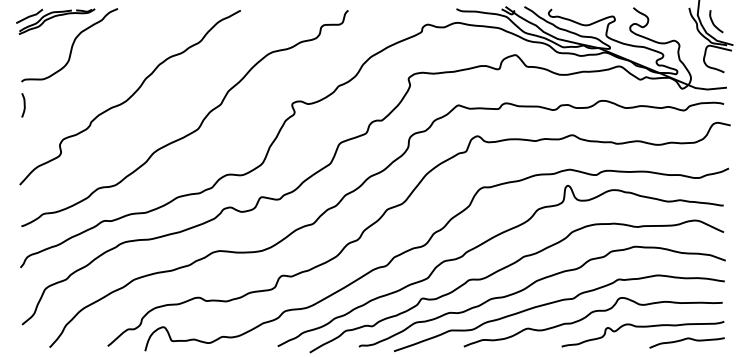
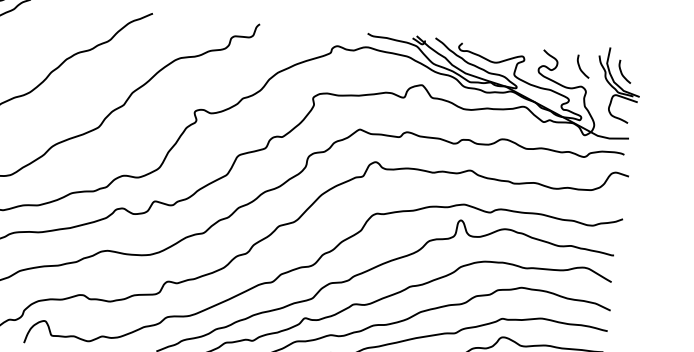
curve: (672, 22) -> (581, 68), added

